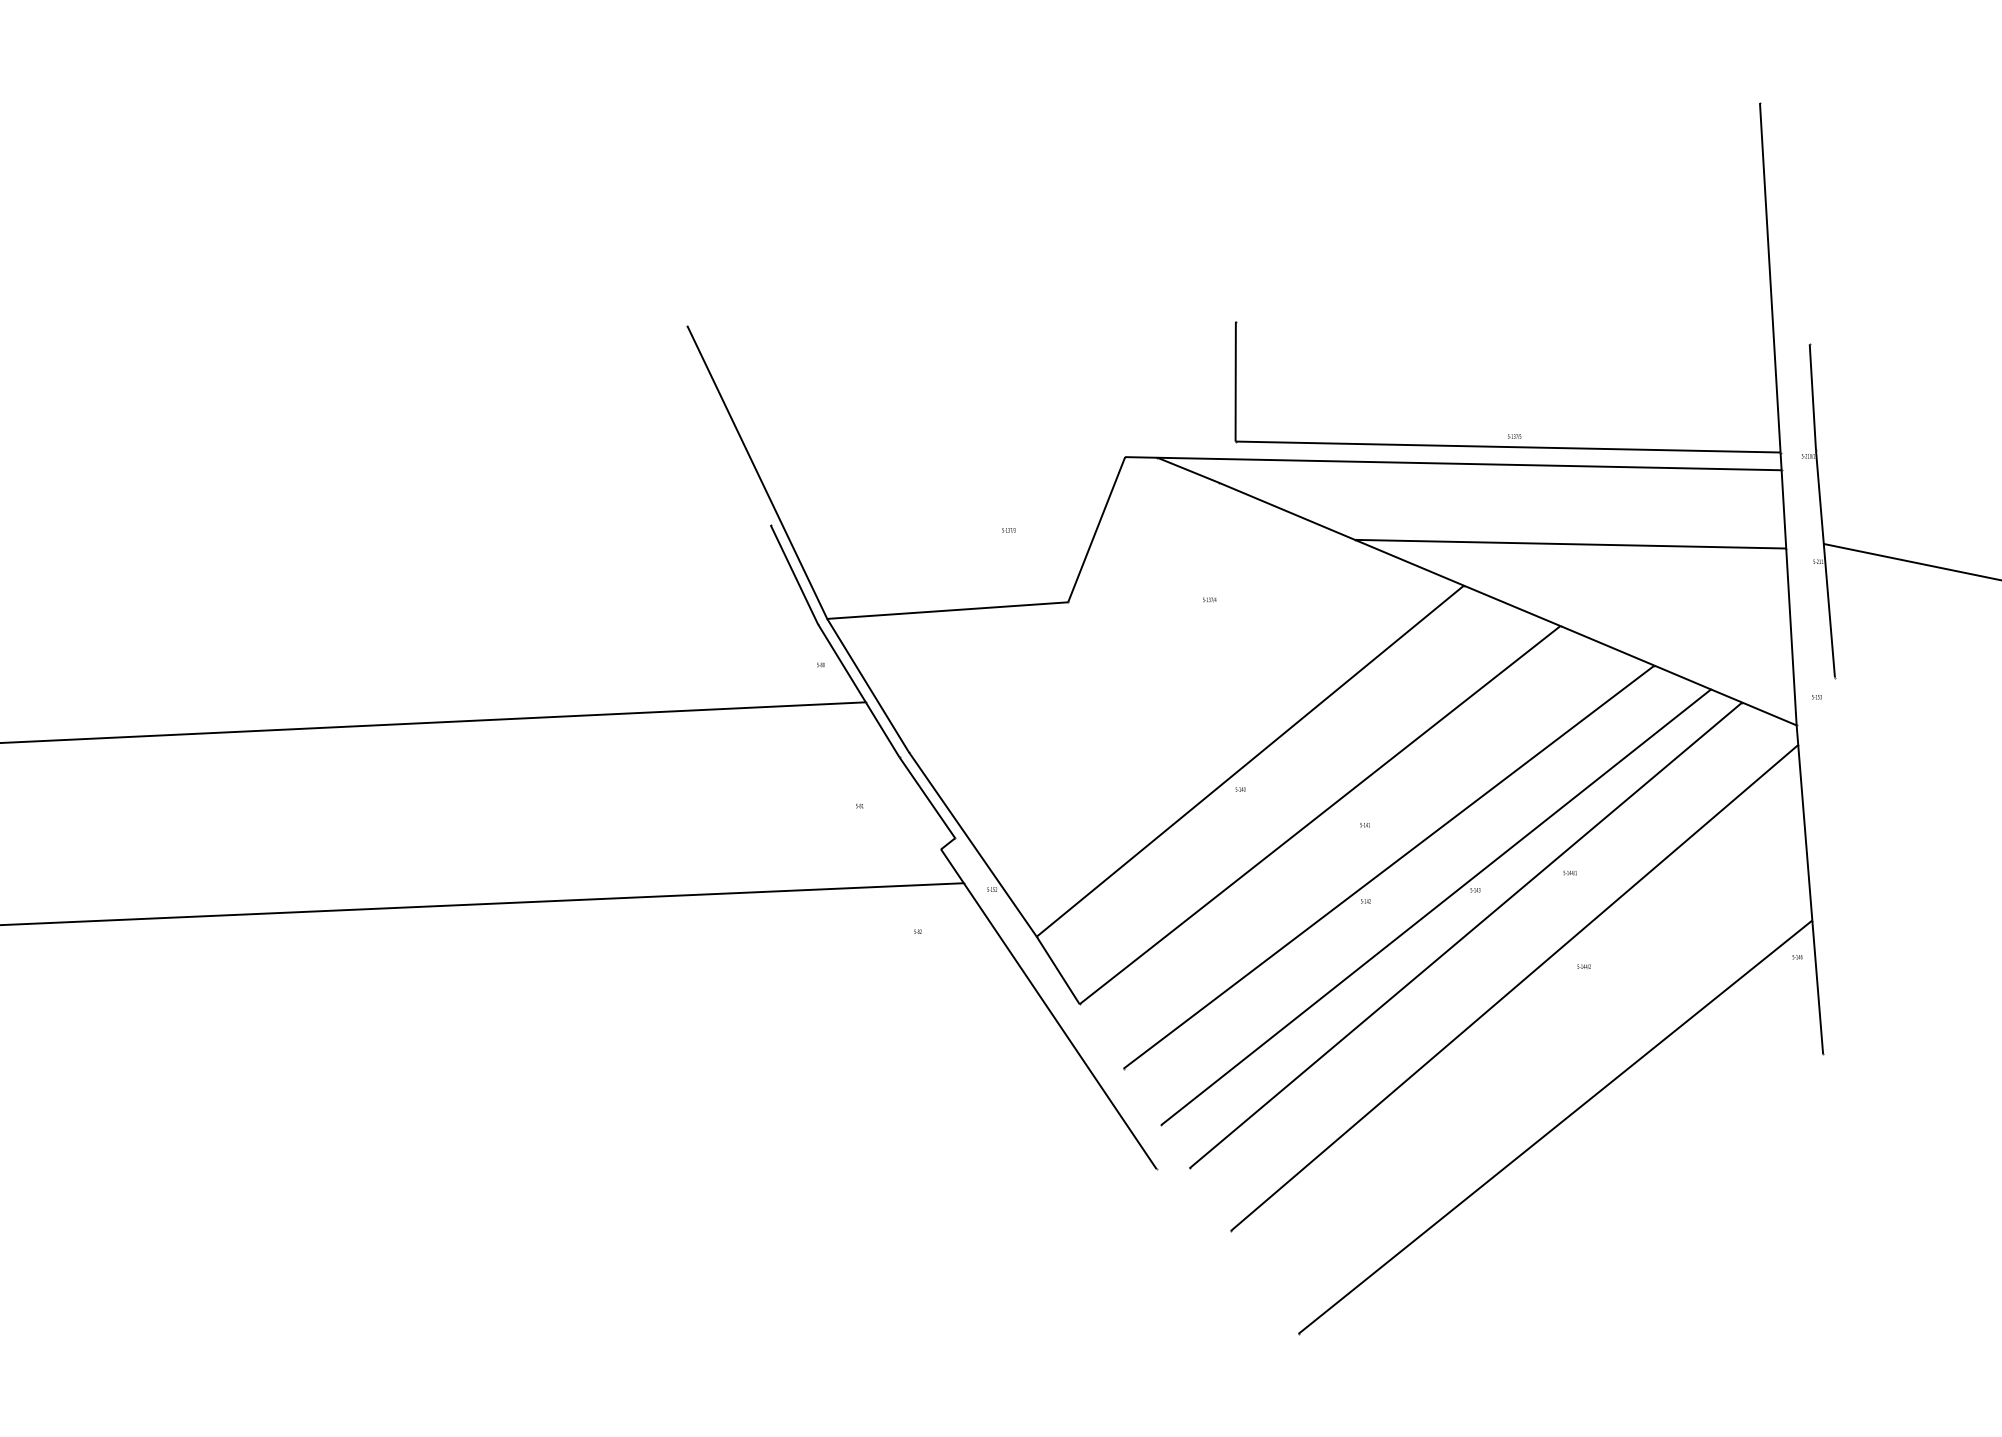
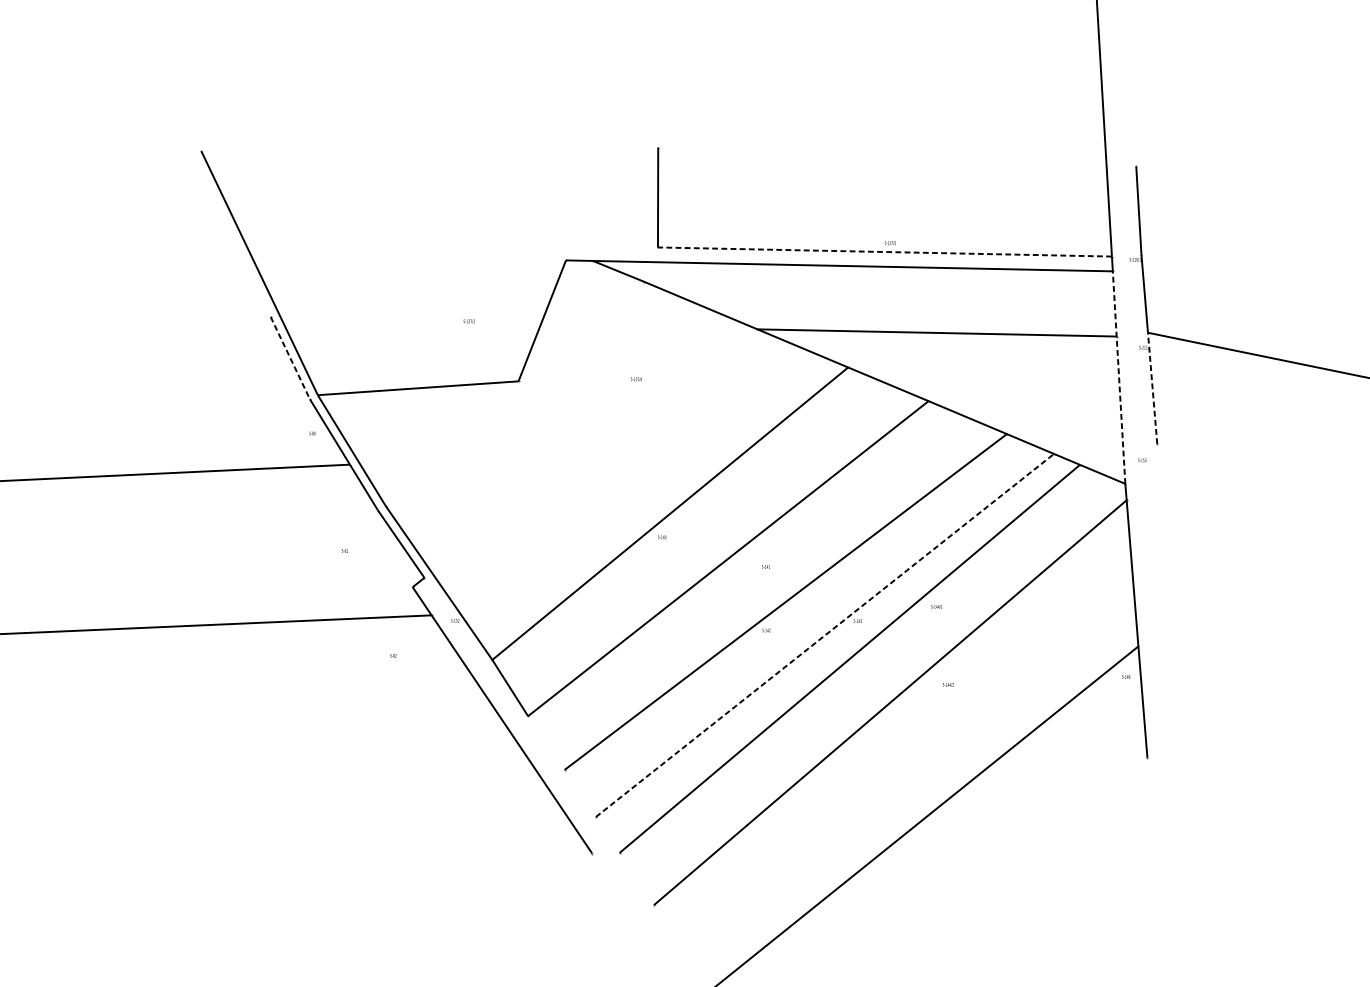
line: (1508, 447) -> (885, 252), solid -> dashed
line: (794, 574) -> (290, 358), solid -> dashed
line: (1789, 597) -> (1119, 377), solid -> dashed
line: (1829, 610) -> (1152, 388), solid -> dashed
line: (1436, 907) -> (825, 635), solid -> dashed

